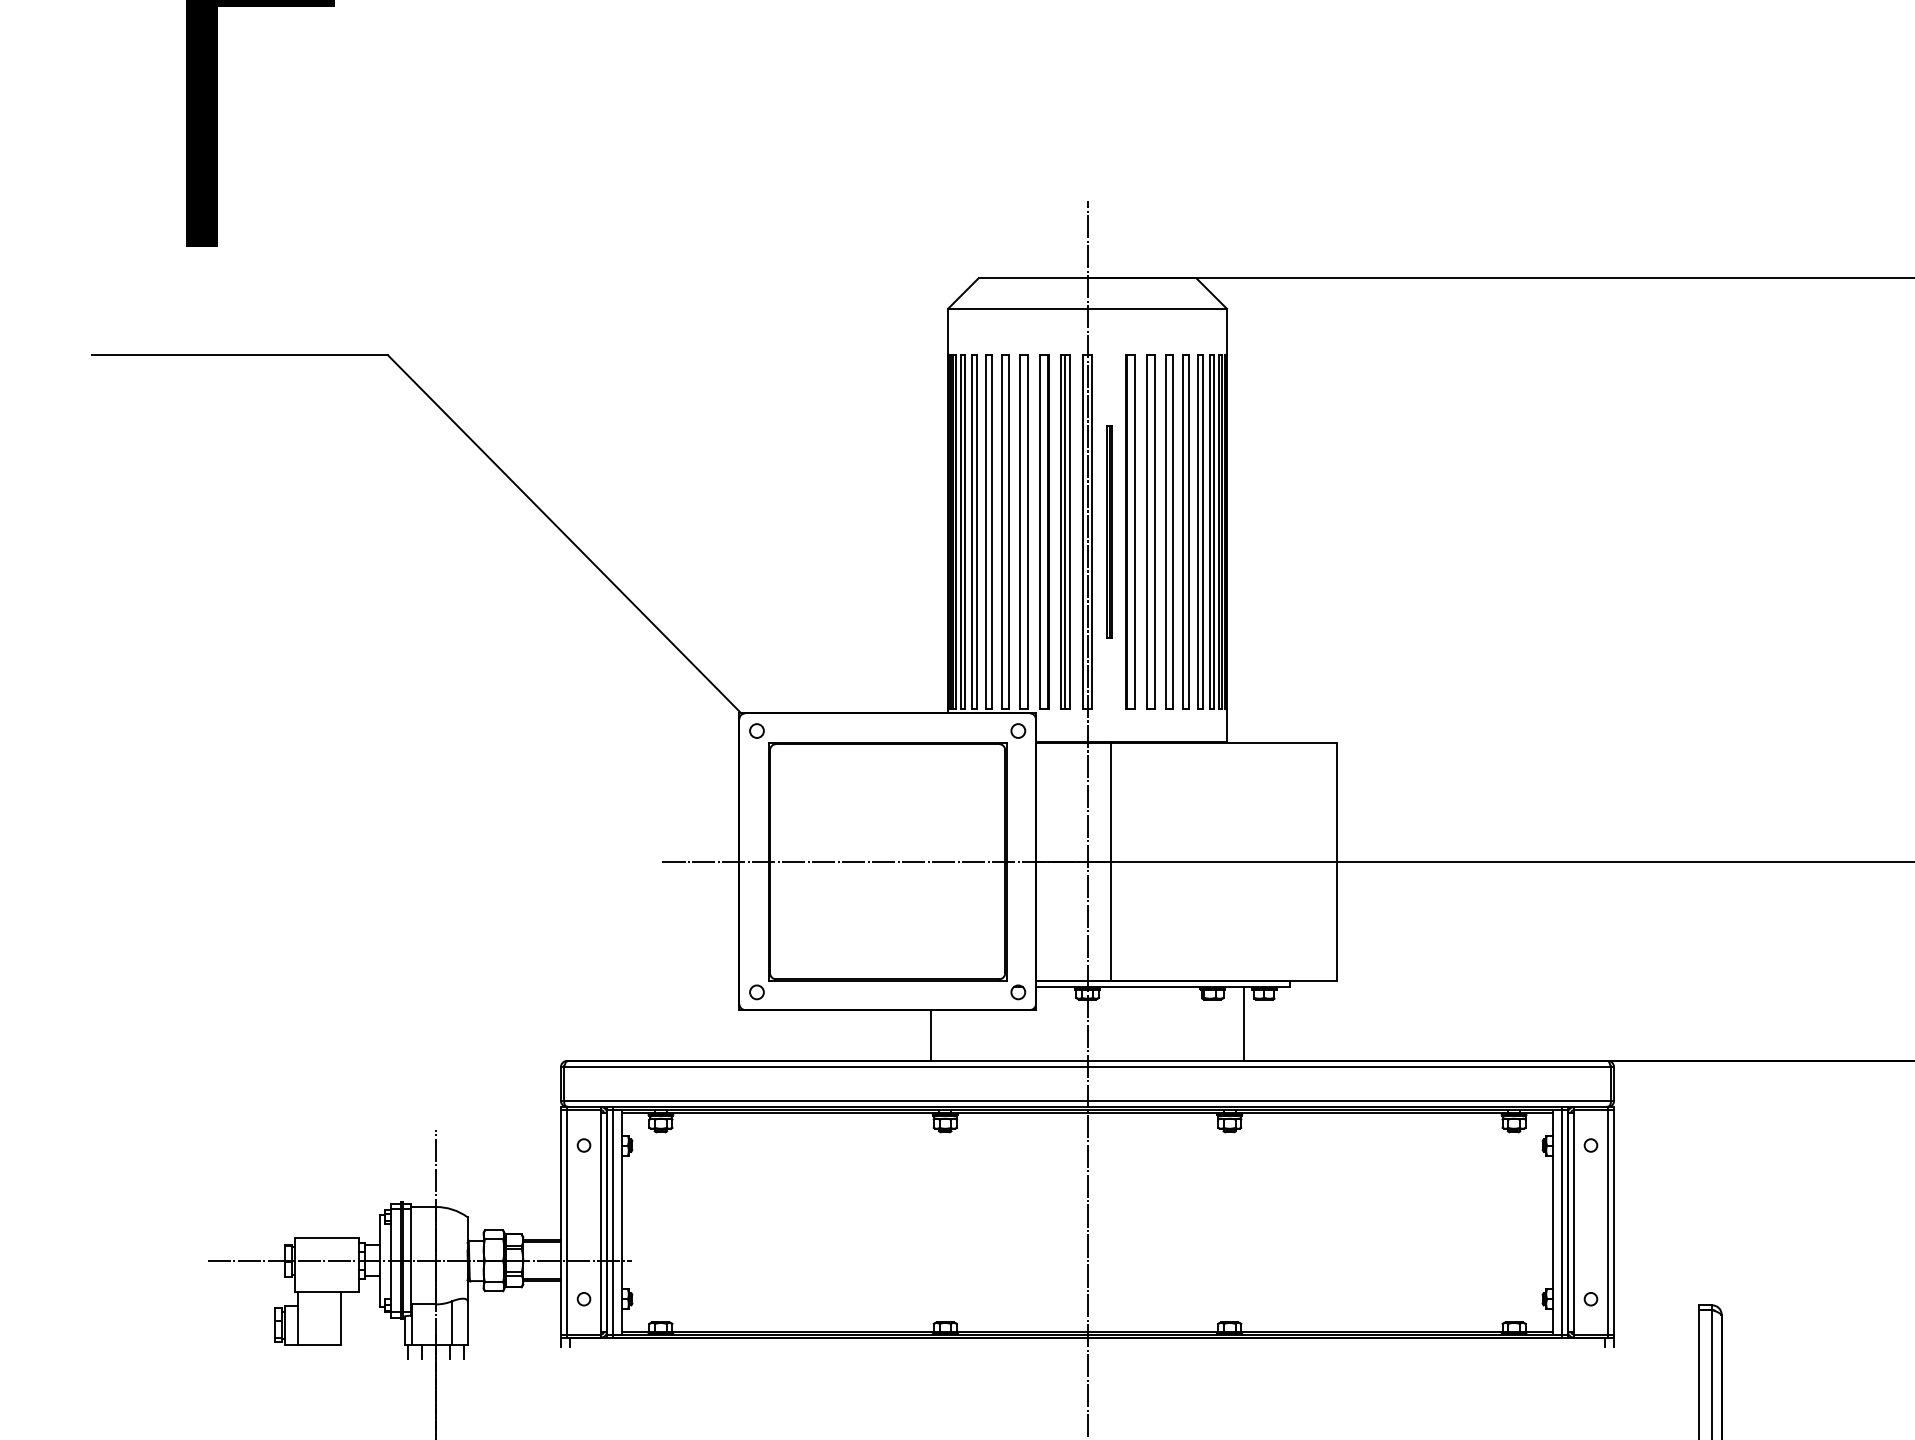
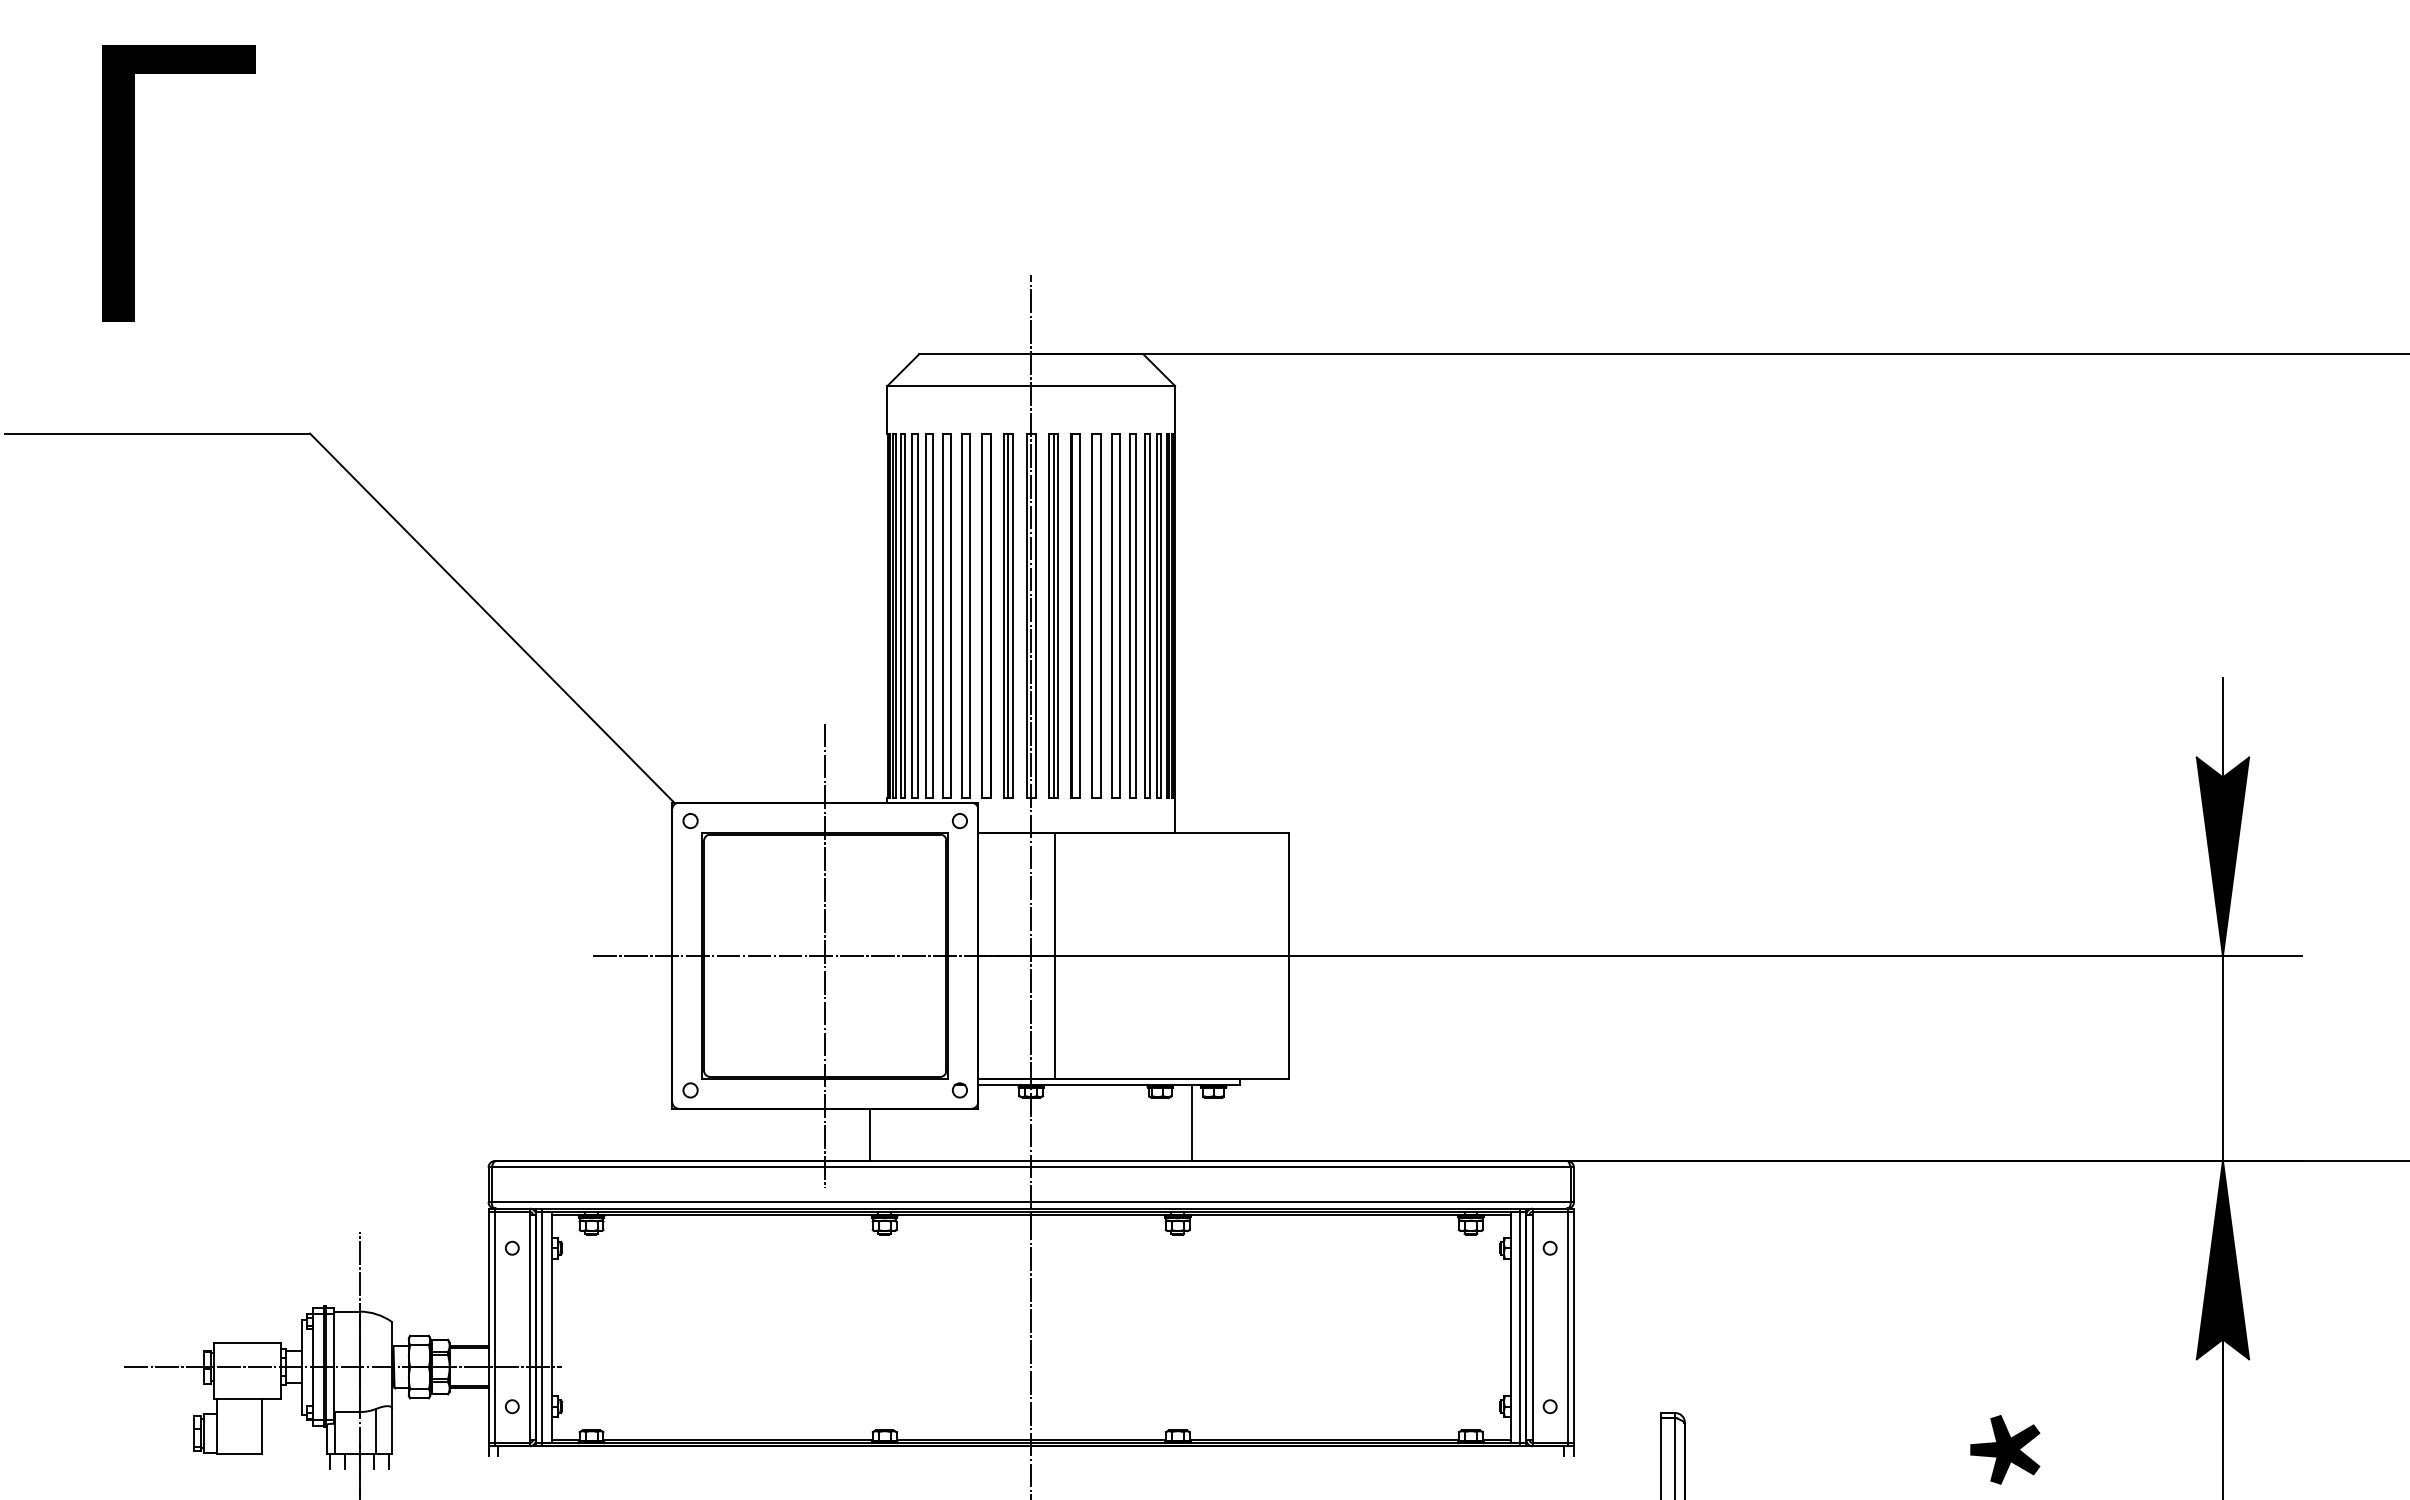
part: (1109, 531) -> (1053, 615), size x1.67
line: (887, 861) -> (825, 955), added

